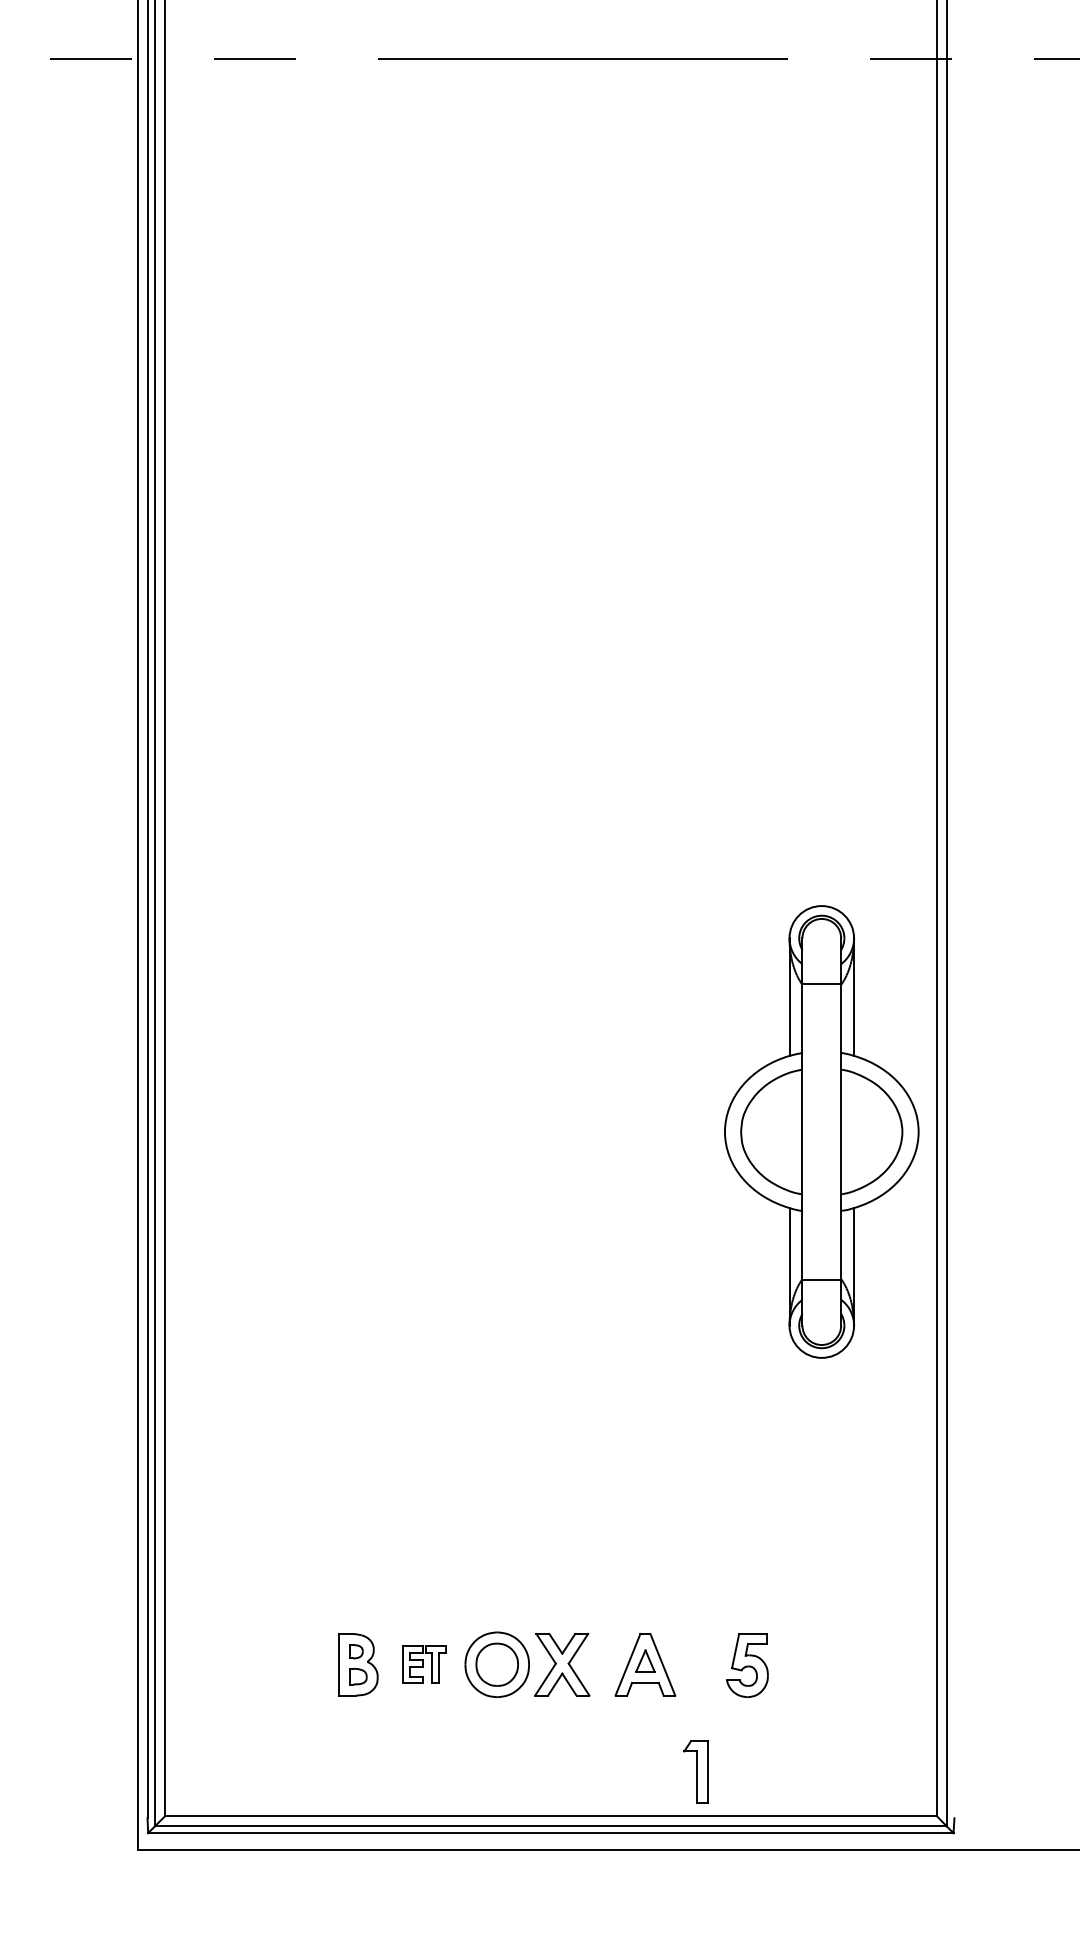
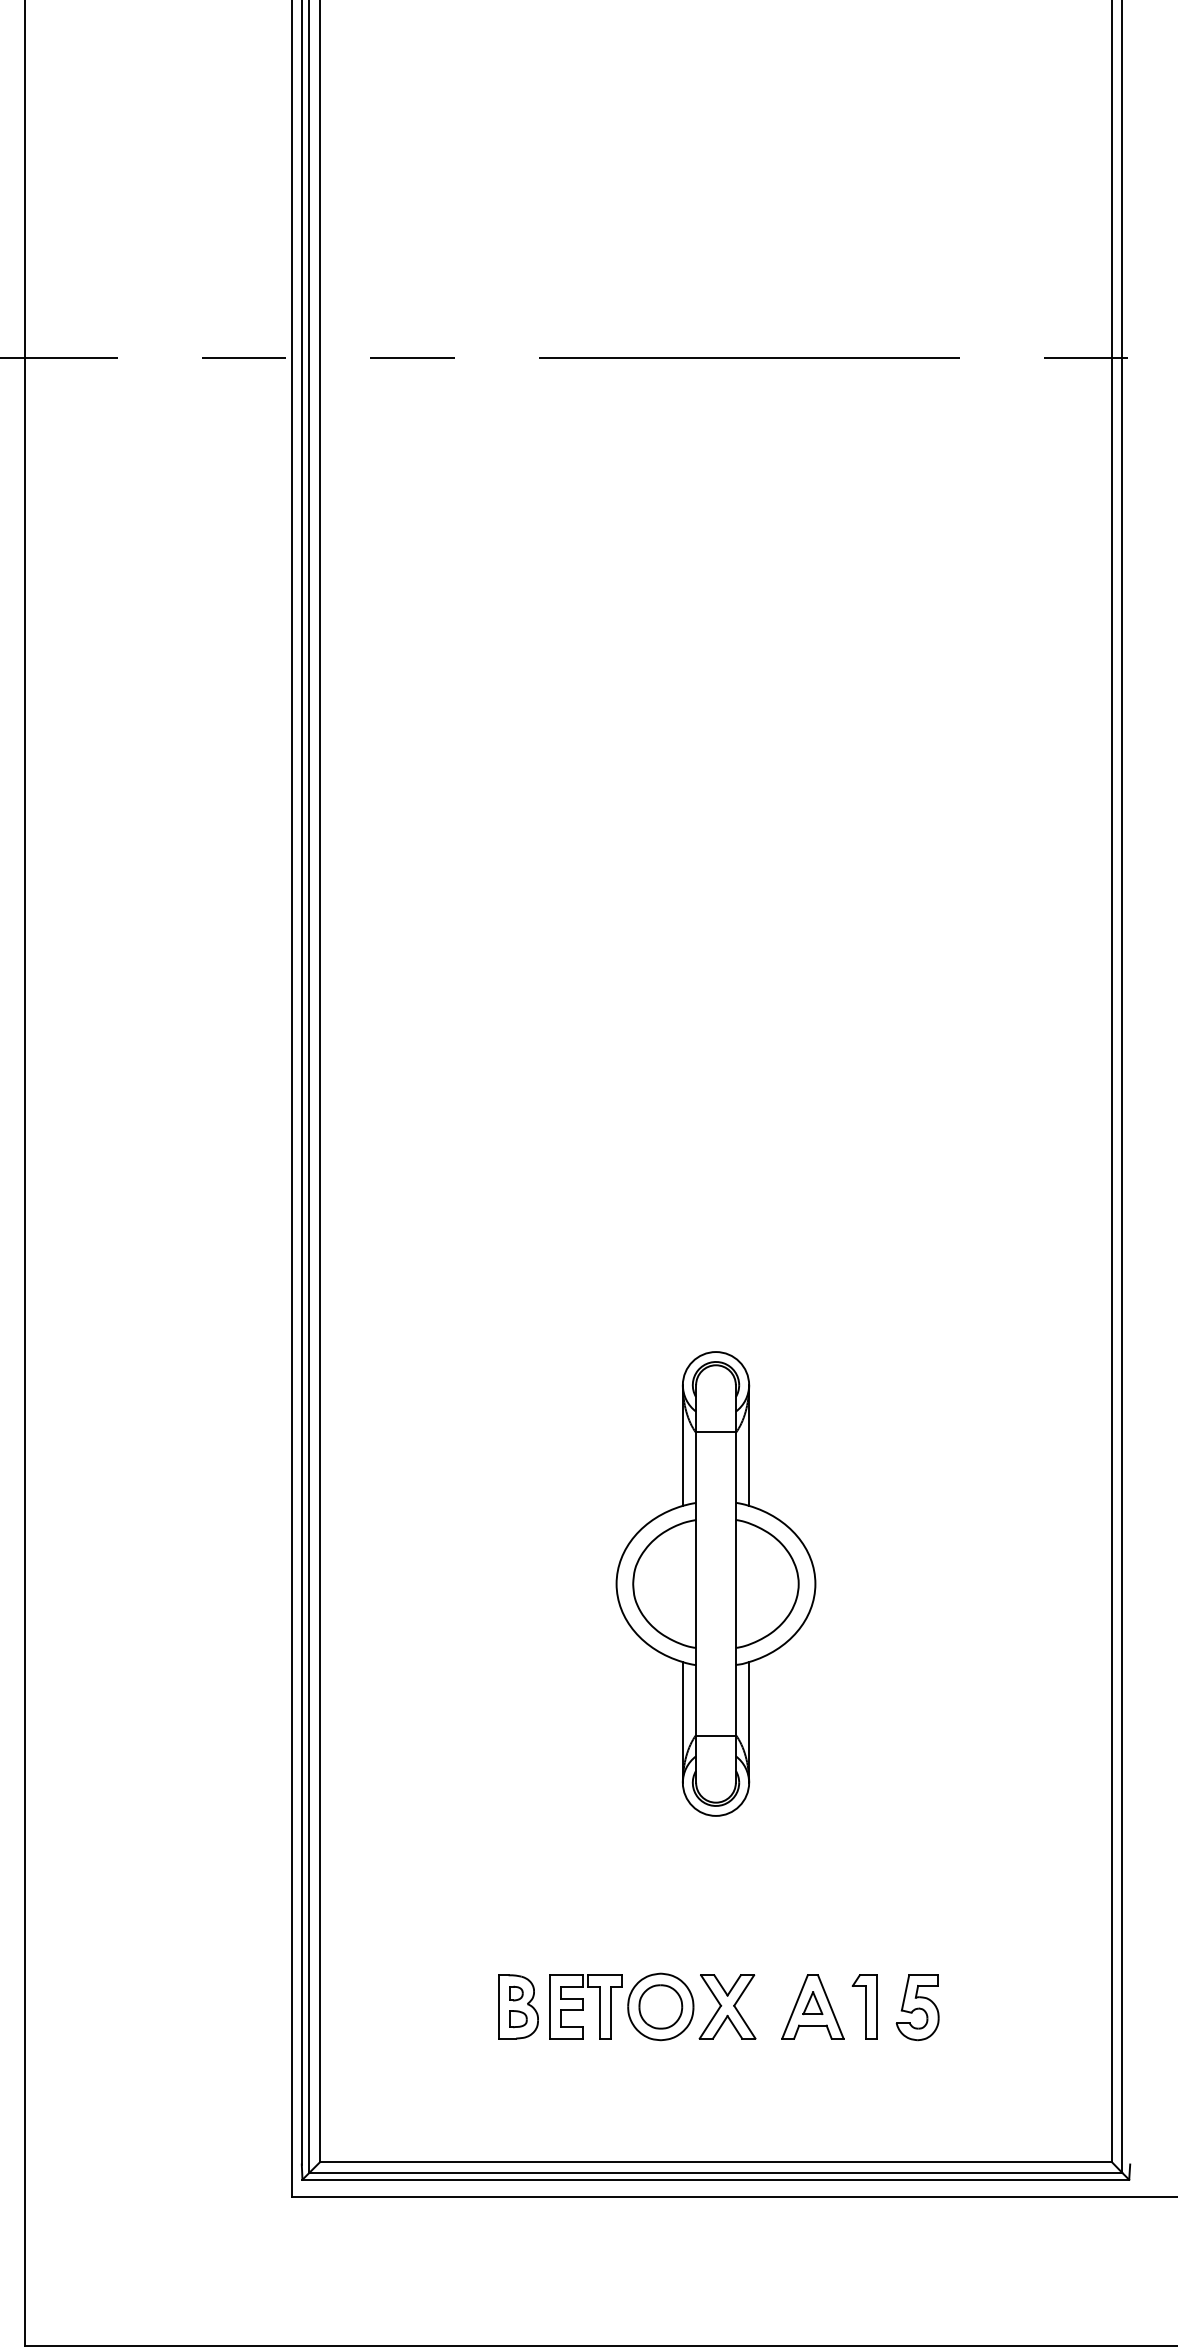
part: (821, 1131) -> (715, 1583), moved
part: (423, 1664) -> (585, 2006), size x1.67
part: (695, 1771) -> (864, 2006), moved

